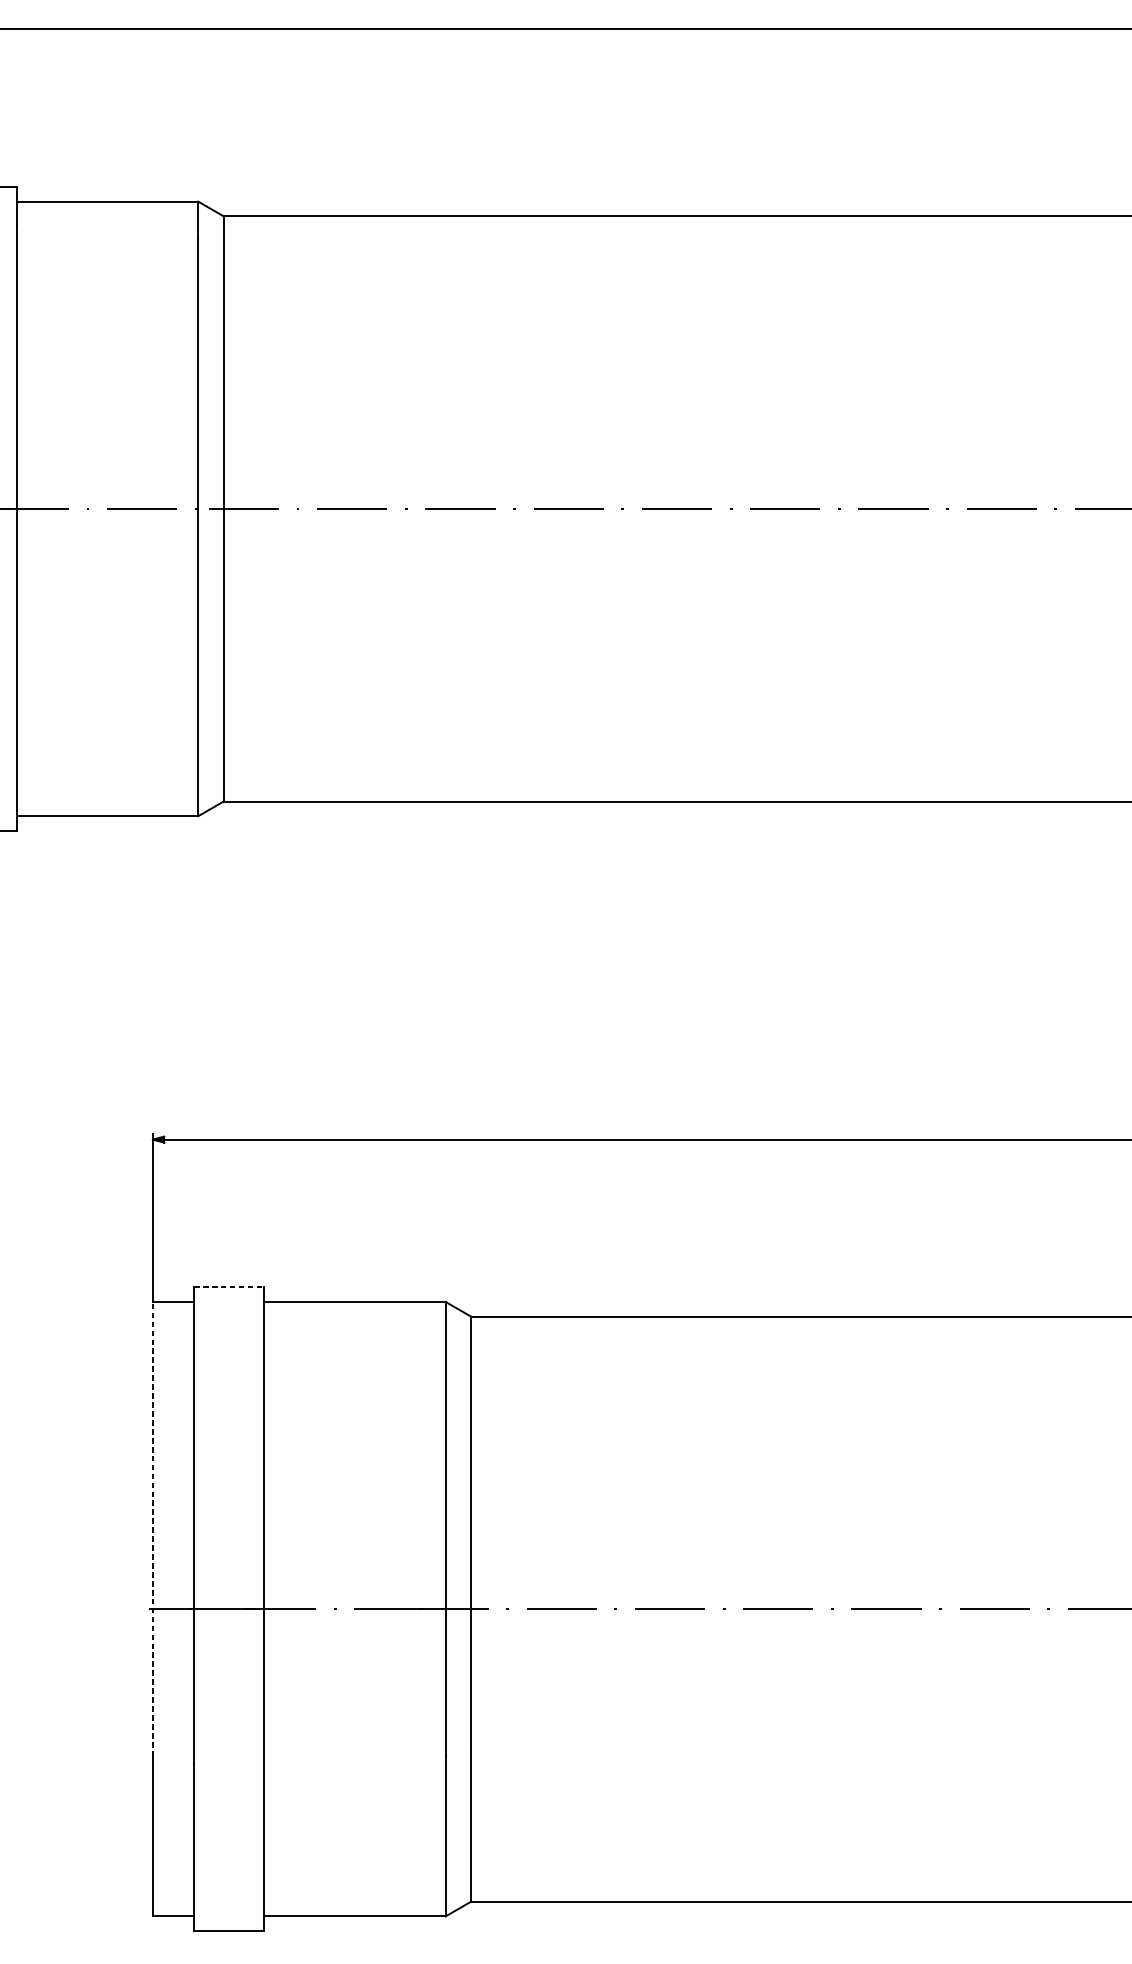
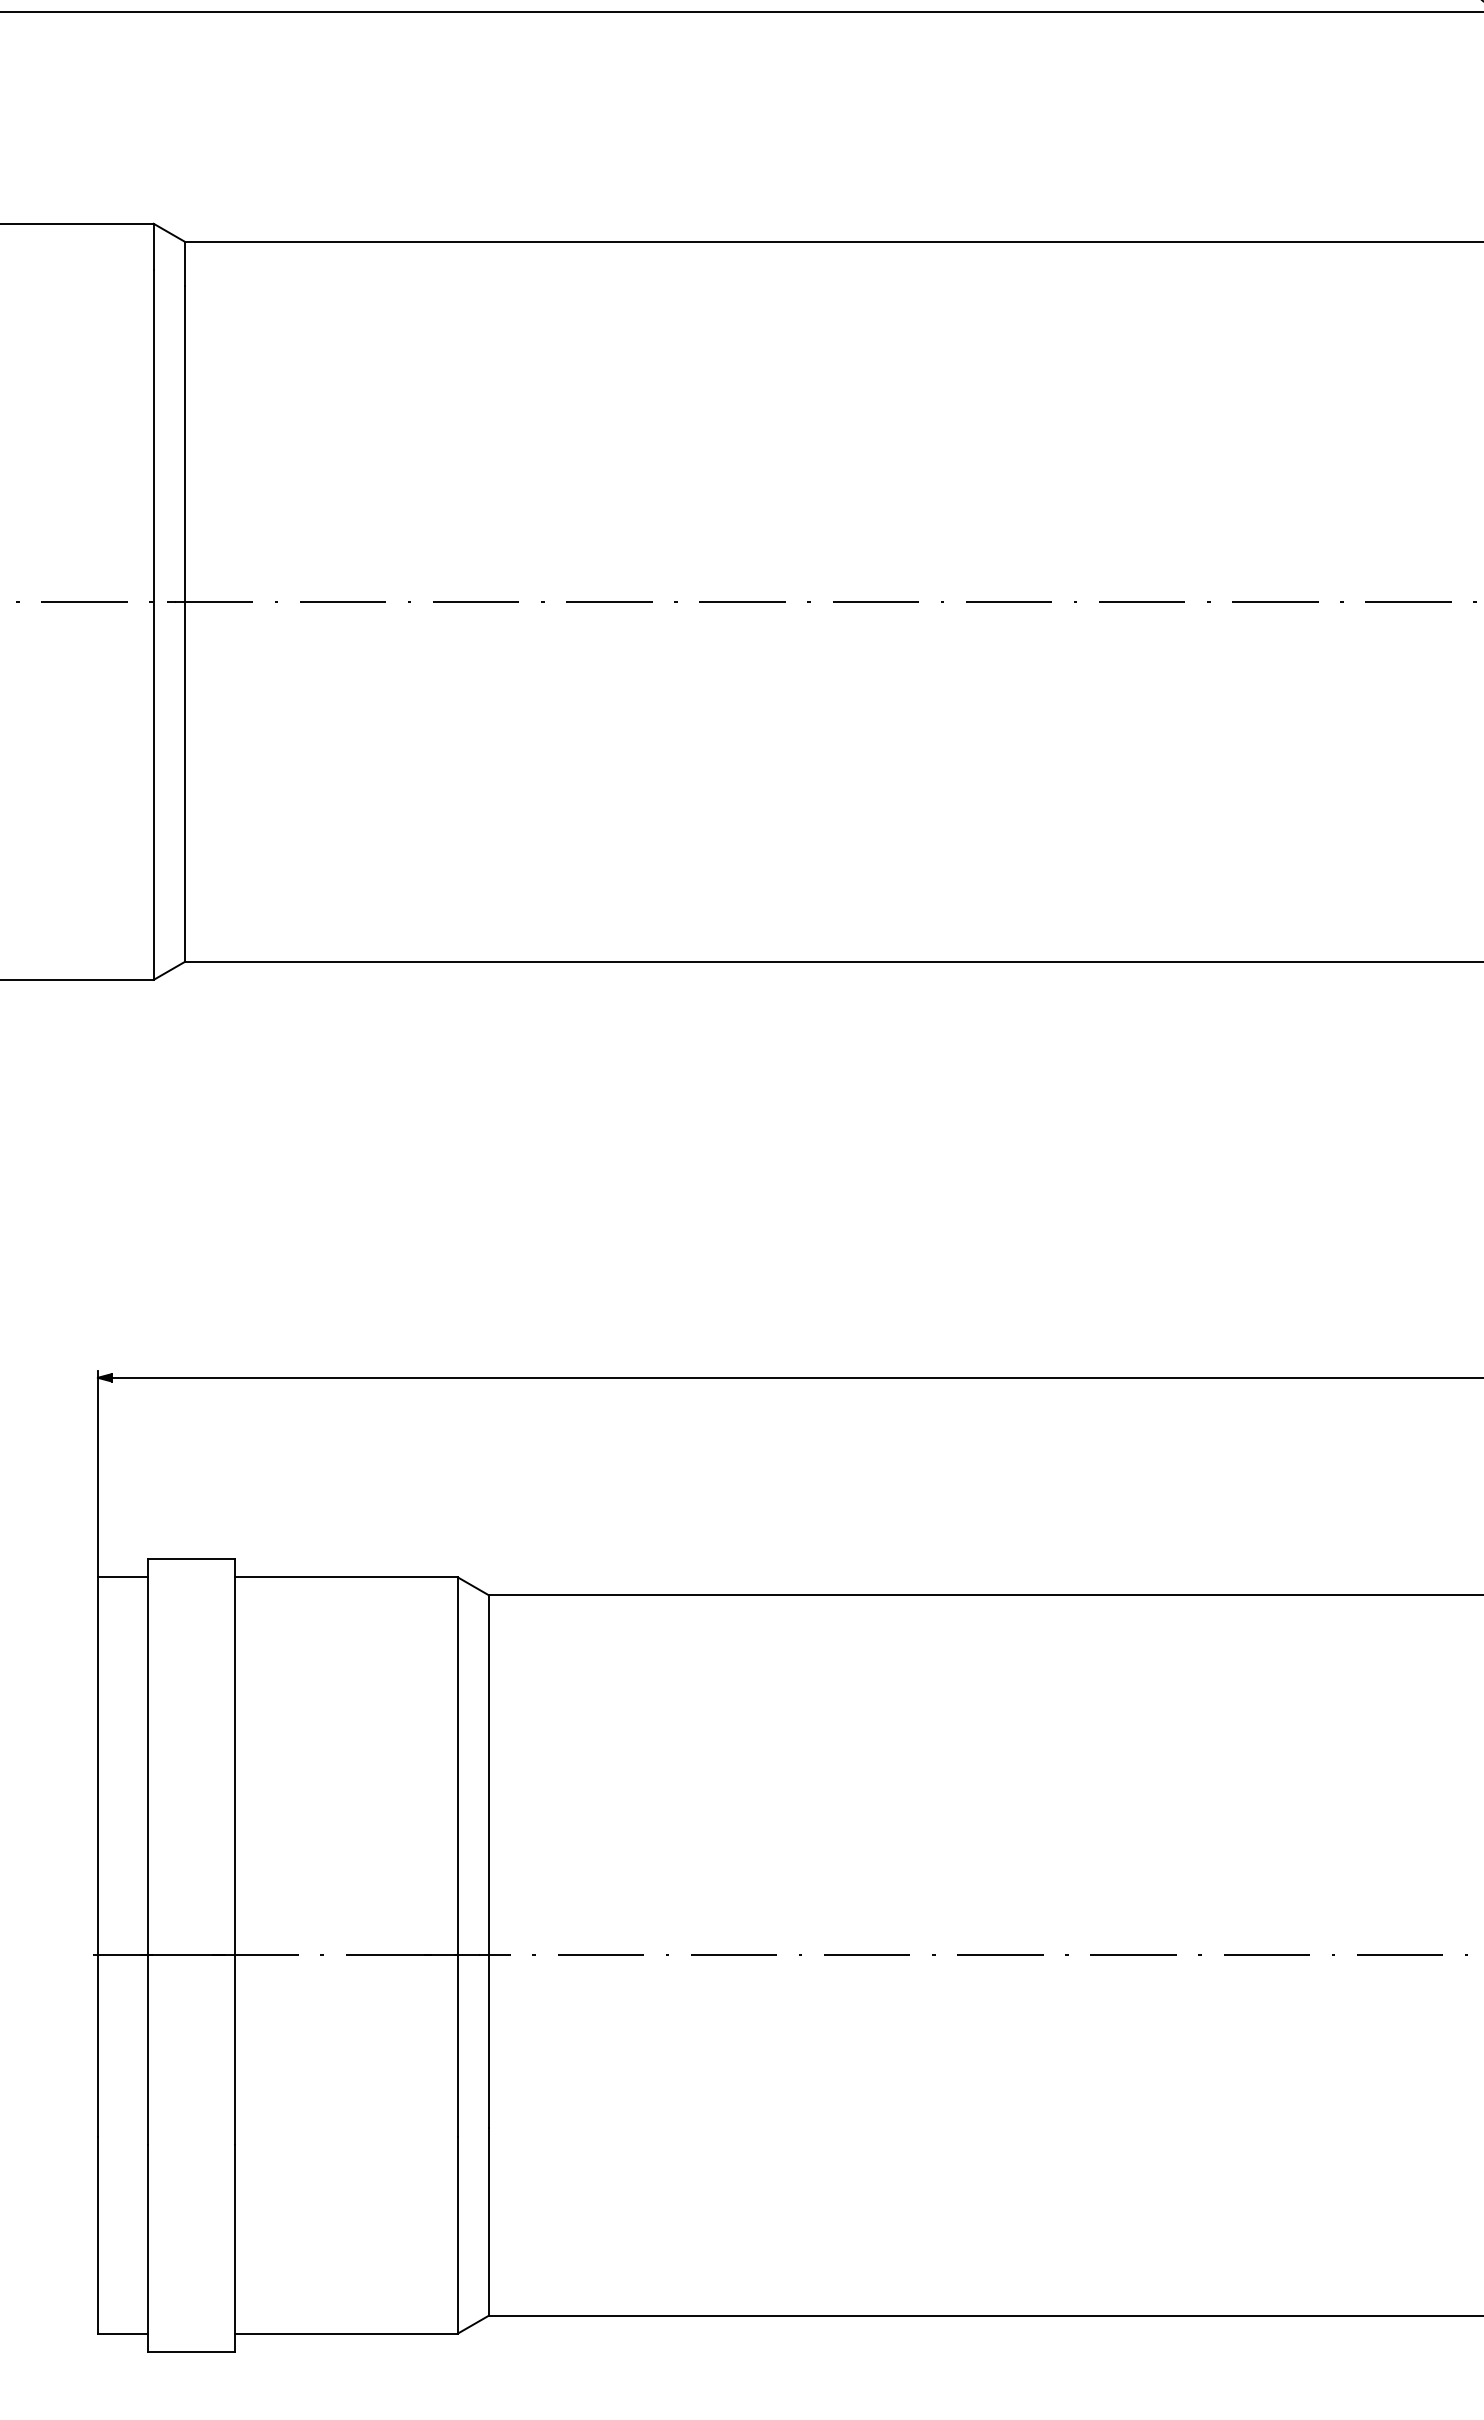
line: (229, 1287) -> (192, 1559), dashed -> solid
line: (152, 1529) -> (97, 1857), dashed -> solid

